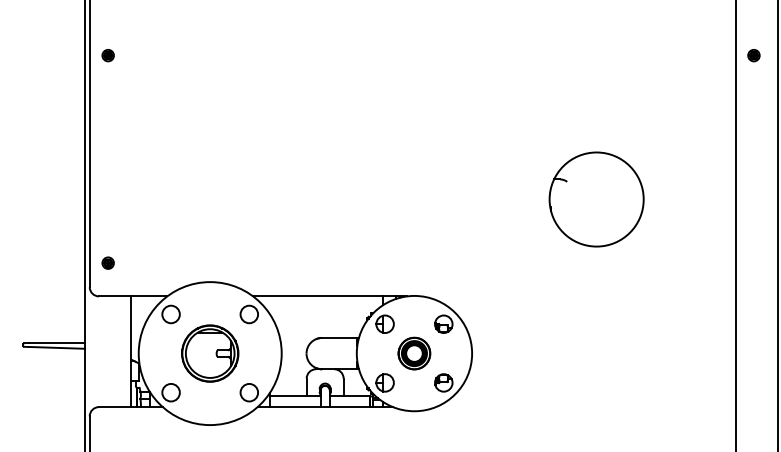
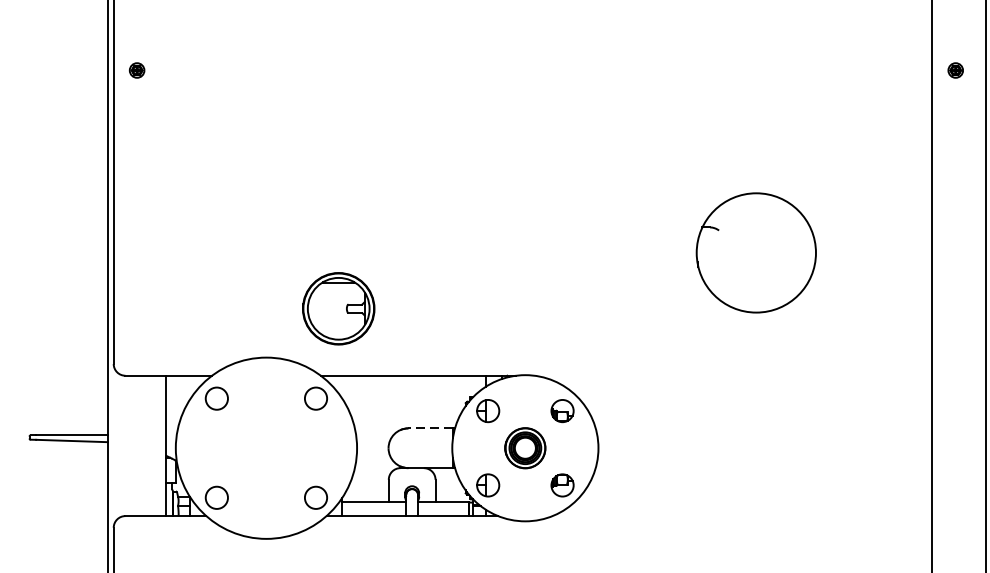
part: (107, 262) -> (136, 332), removed
line: (339, 337) -> (430, 427), solid -> dashed
part: (210, 353) -> (339, 308), moved

